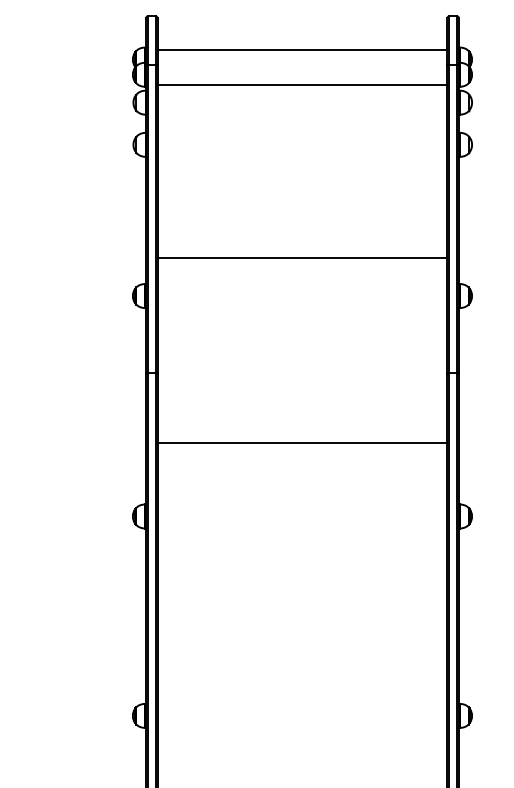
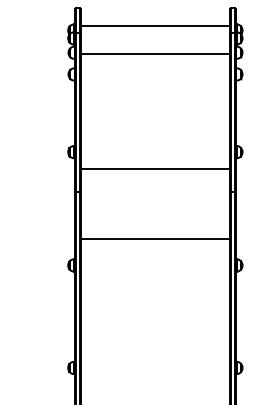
line: (300, 84) -> (154, 53), moved
line: (300, 257) -> (154, 168), moved
line: (300, 442) -> (154, 238), moved

